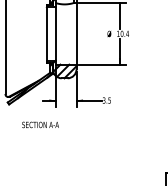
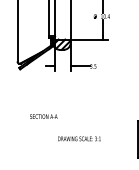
text: (40, 124) -> (43, 116), moved

